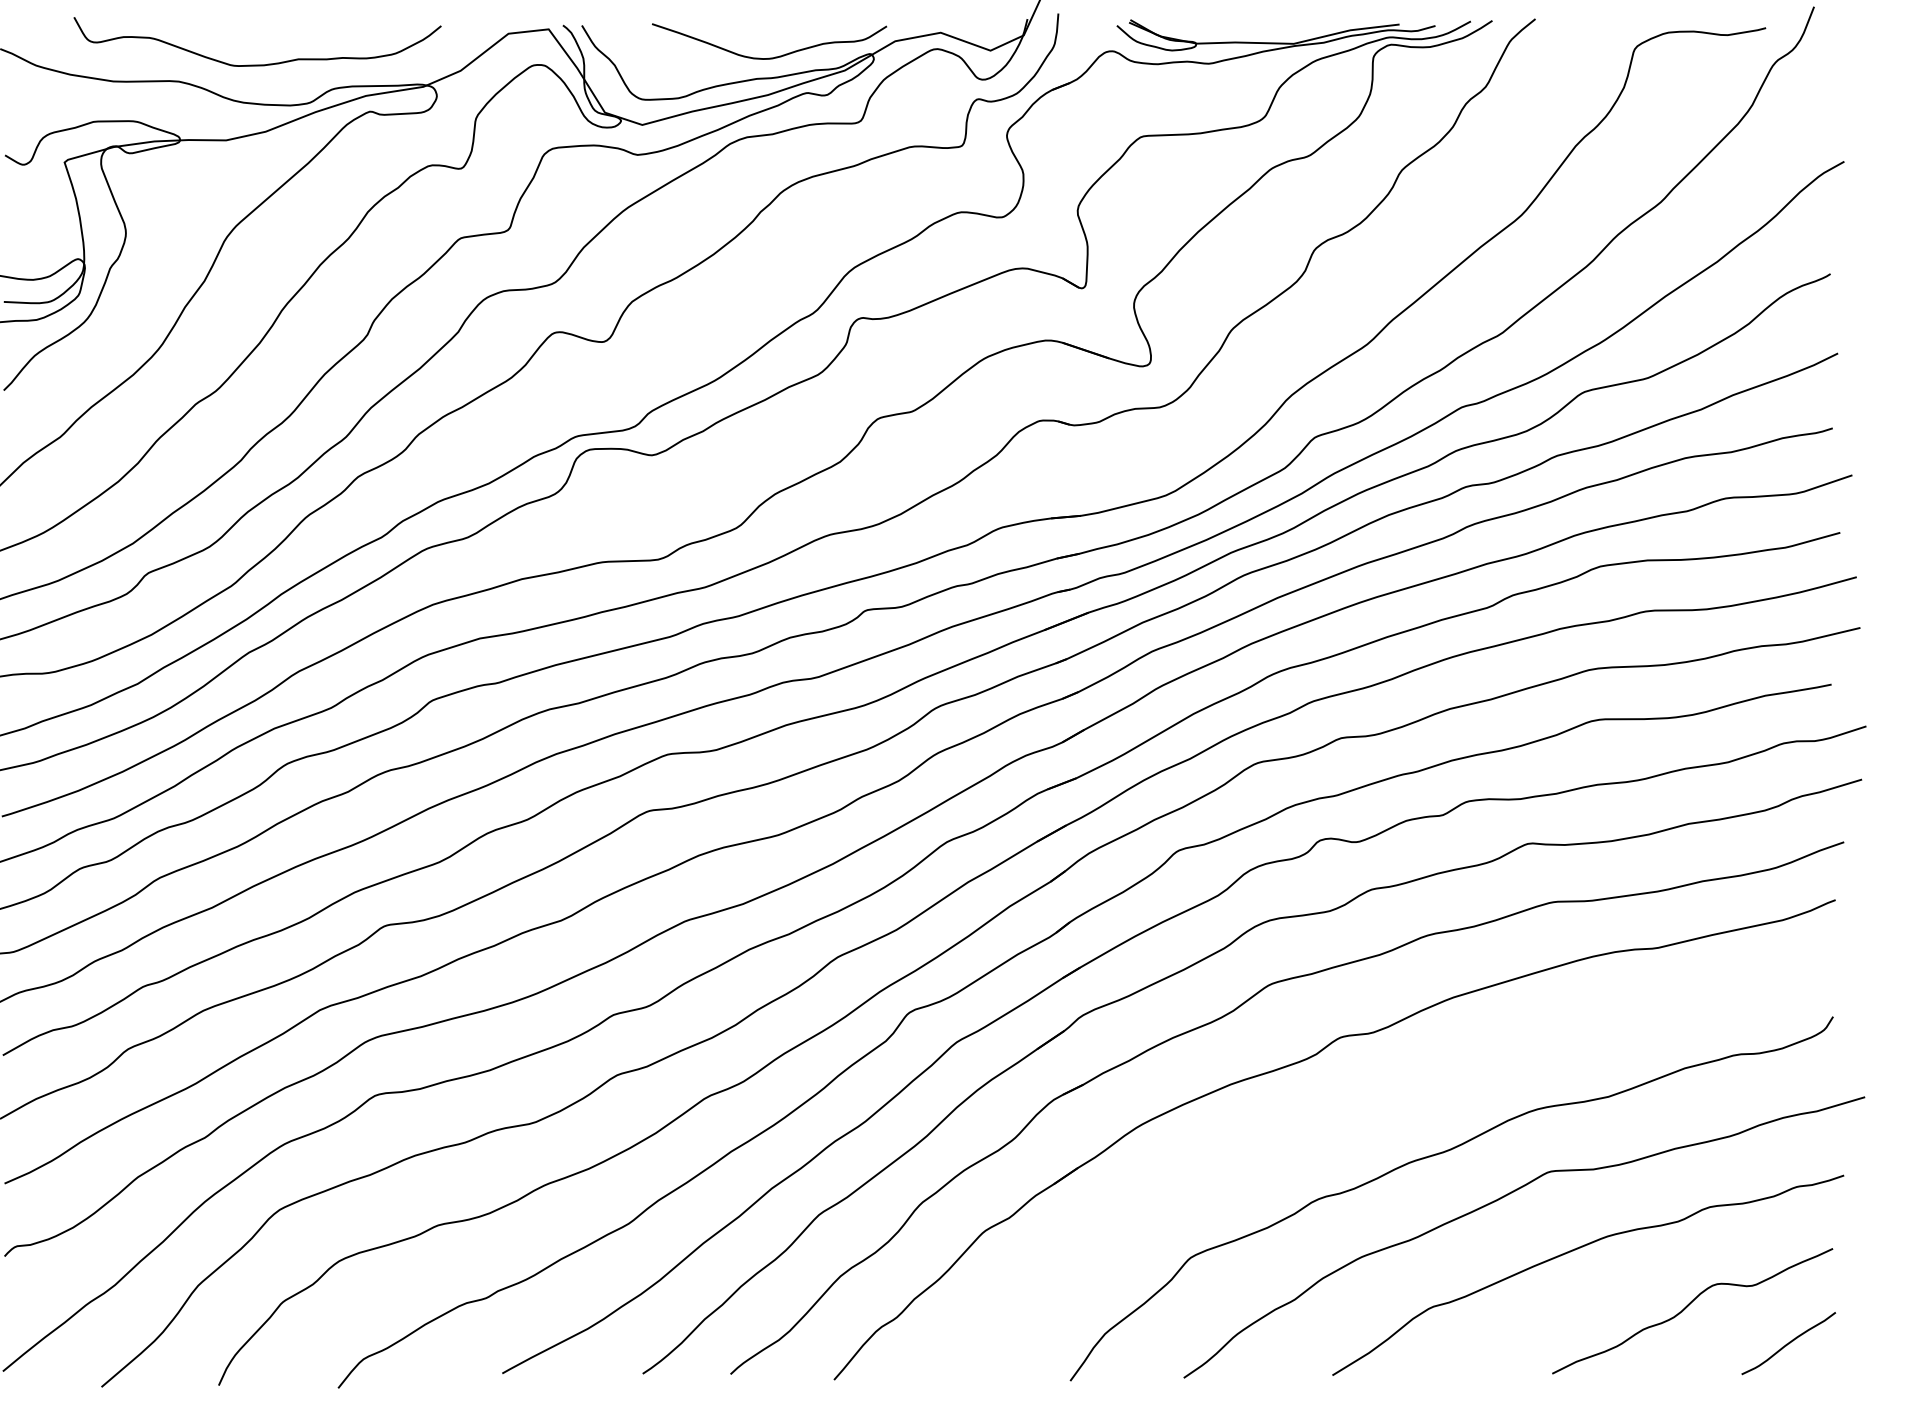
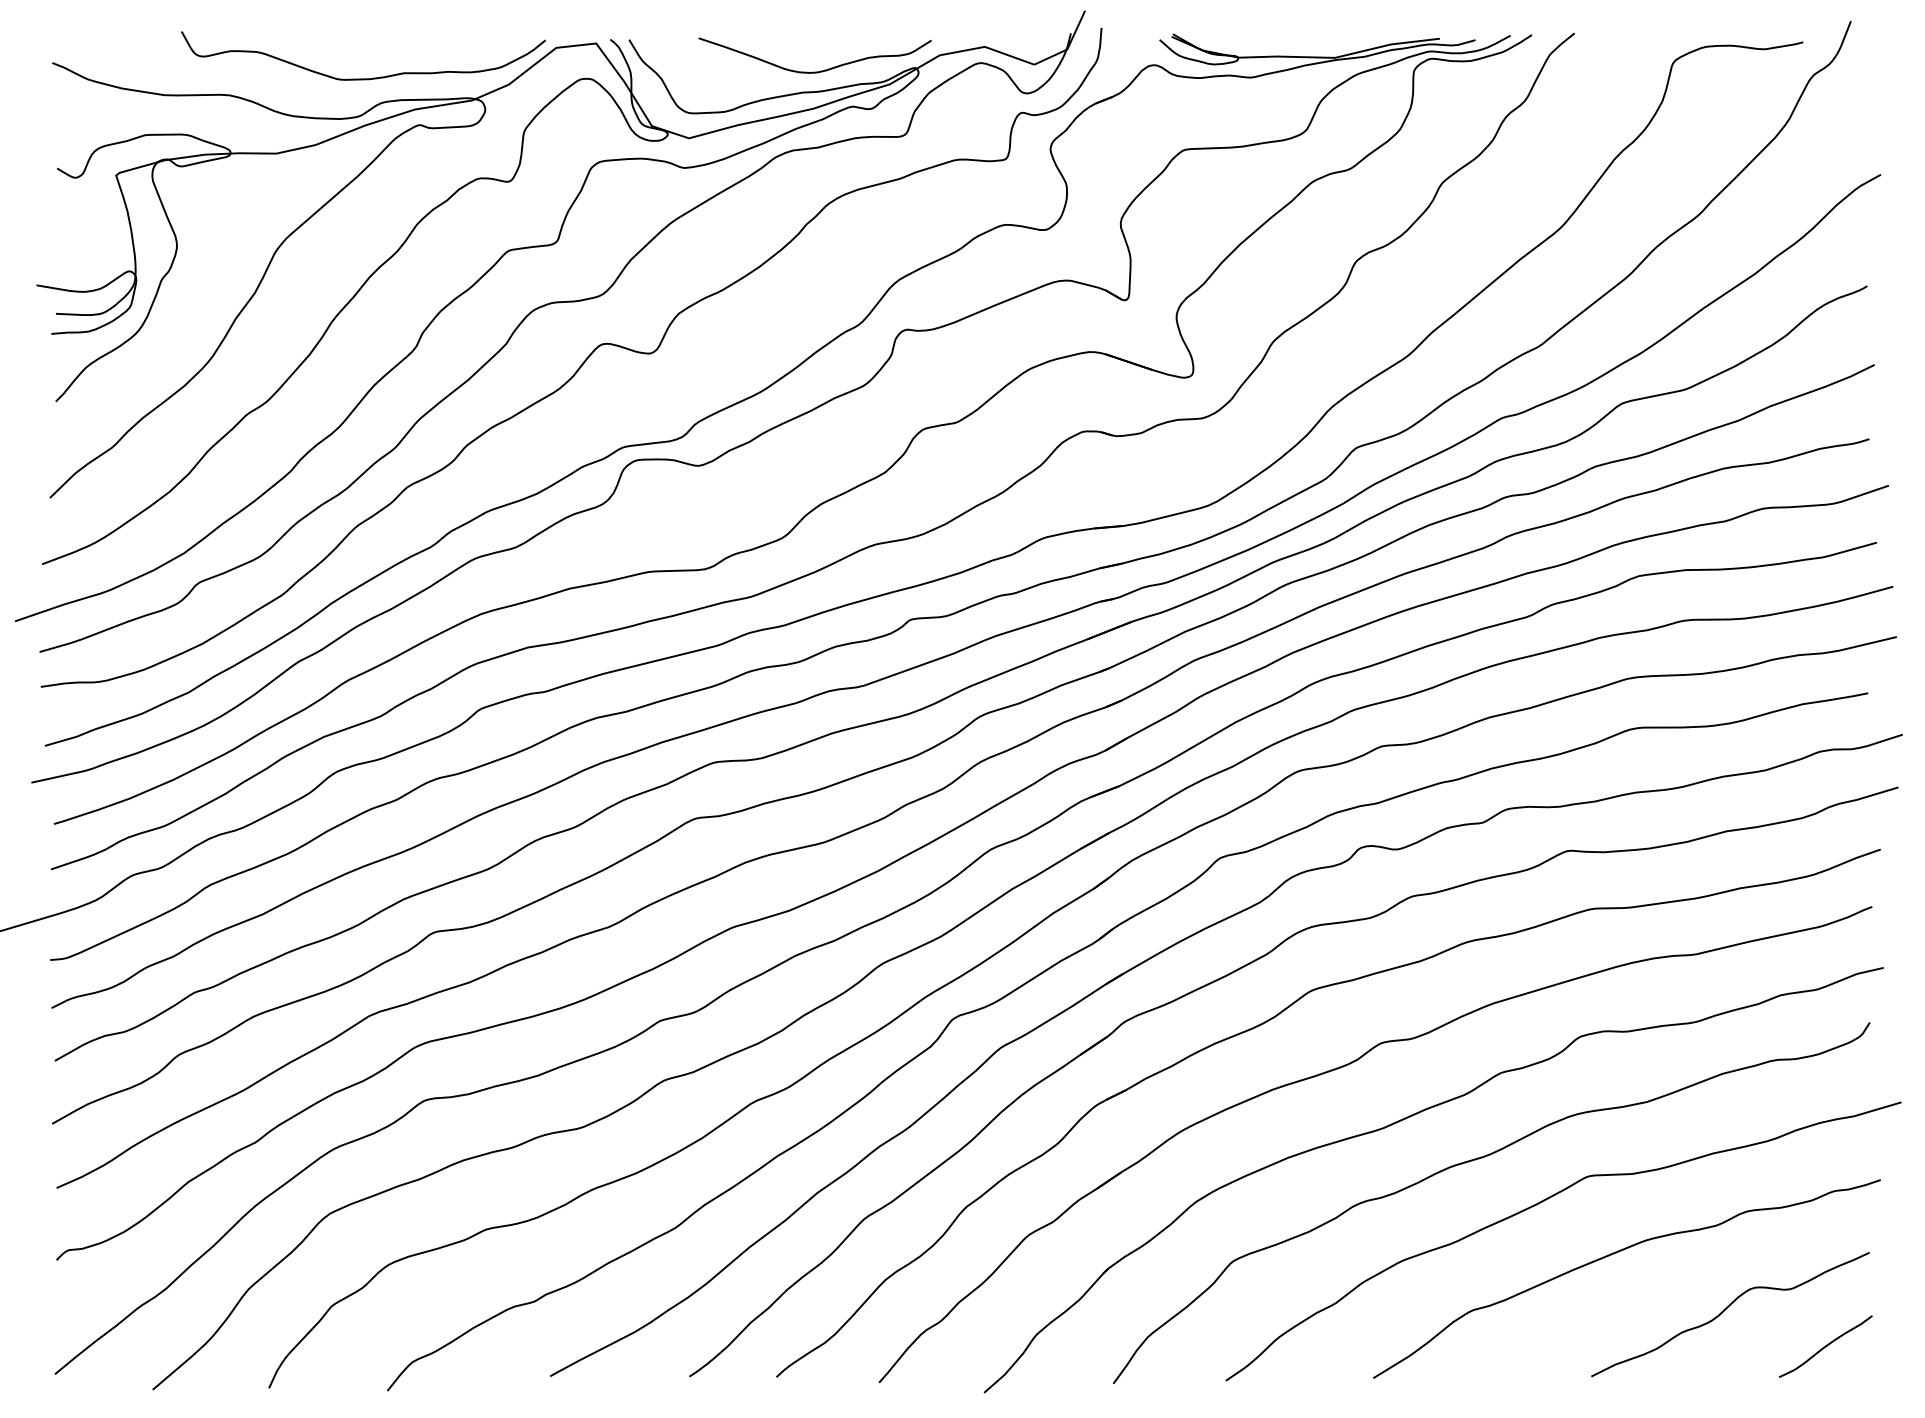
curve: (257, 64) -> (363, 78), moved
part: (1367, 1113) -> (1408, 1118), added

